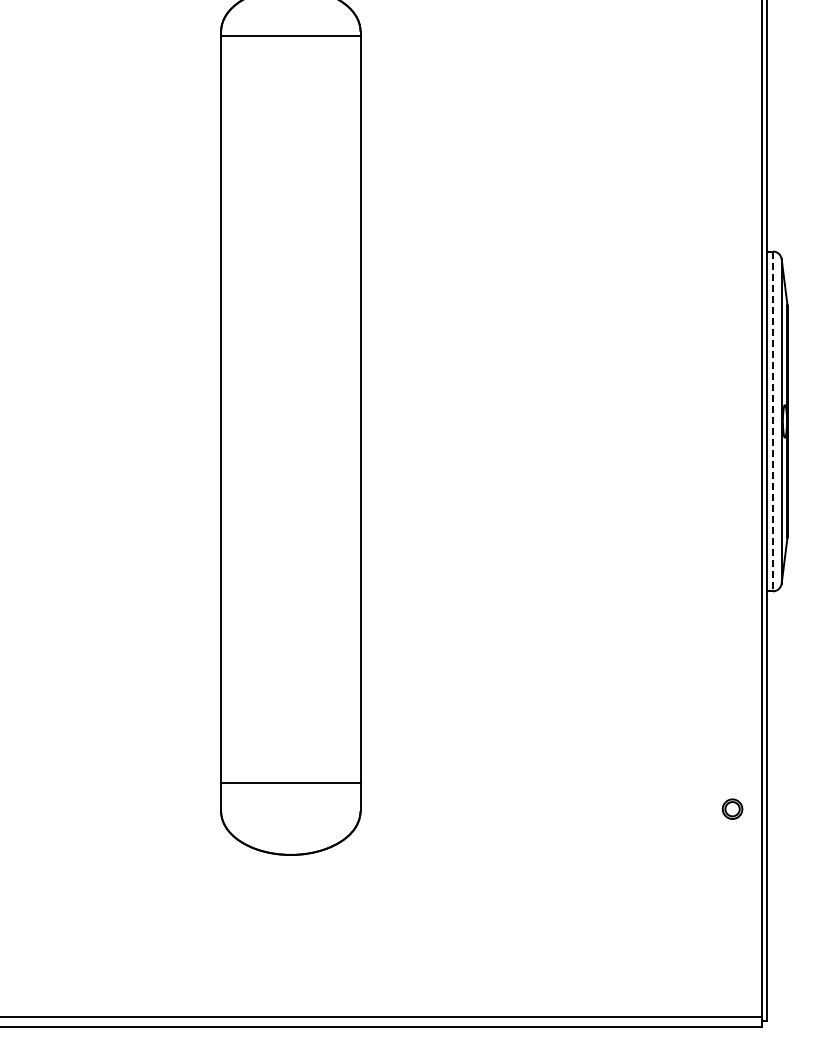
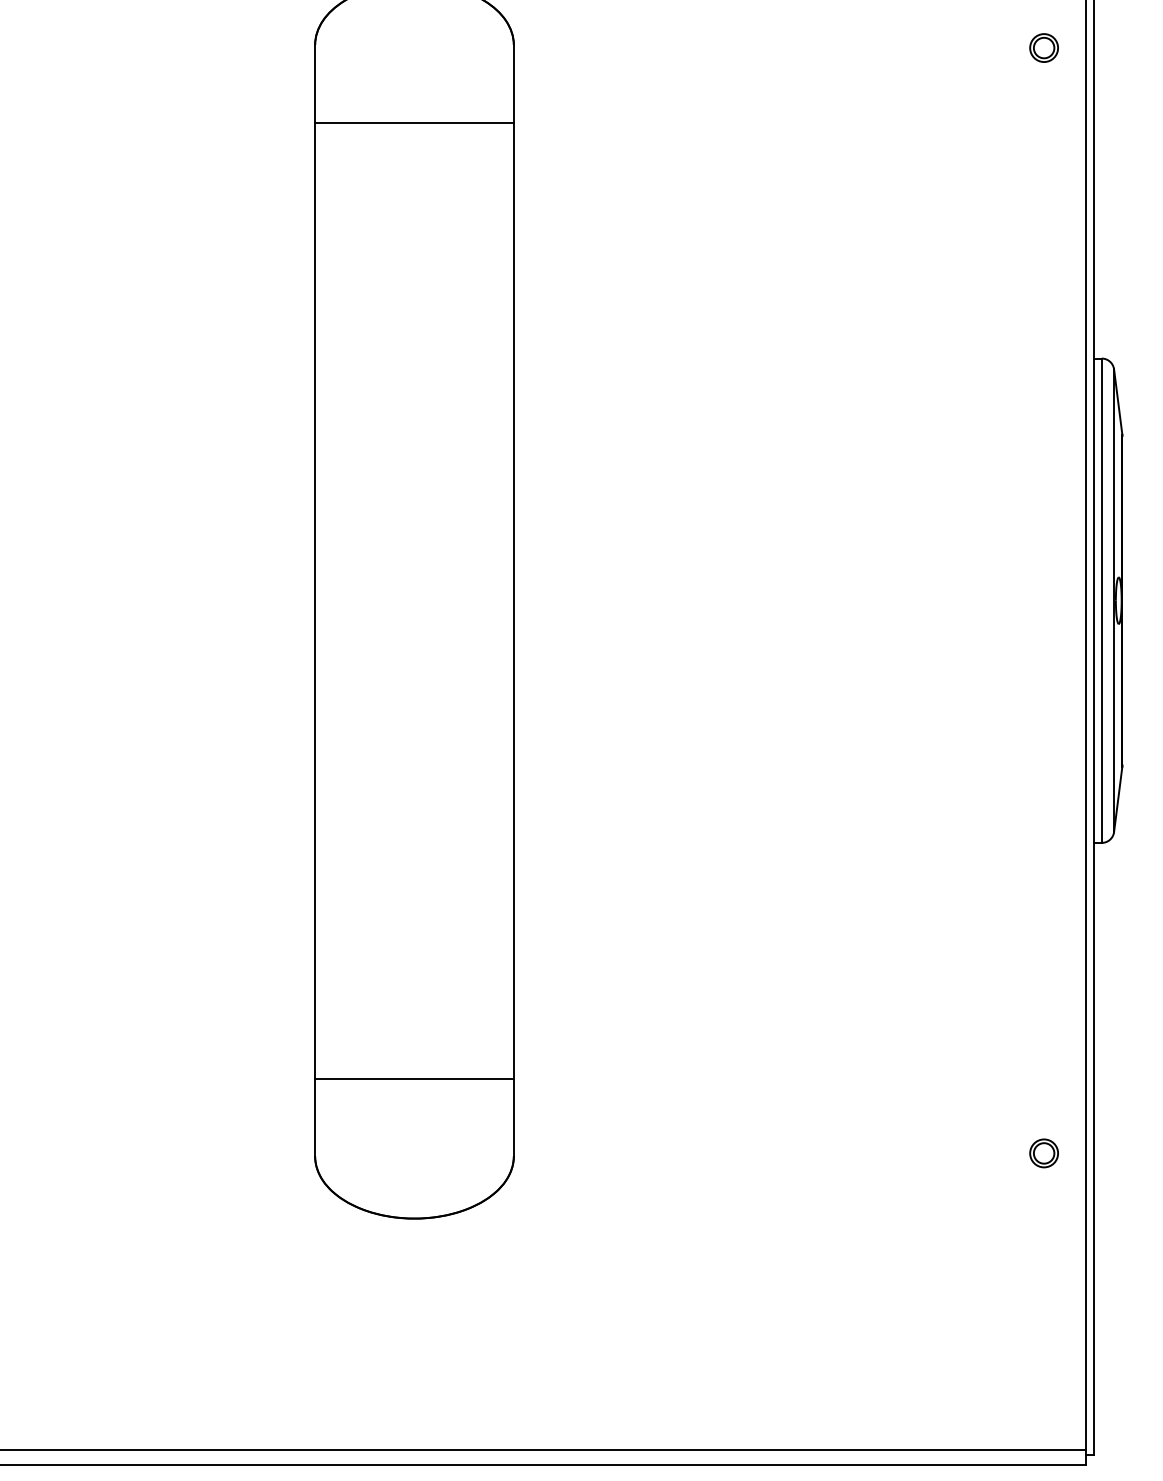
part: (732, 33) -> (1044, 47), added
line: (290, 35) -> (414, 121), moved
line: (773, 421) -> (1102, 600), dashed -> solid
line: (290, 782) -> (414, 1078), moved

